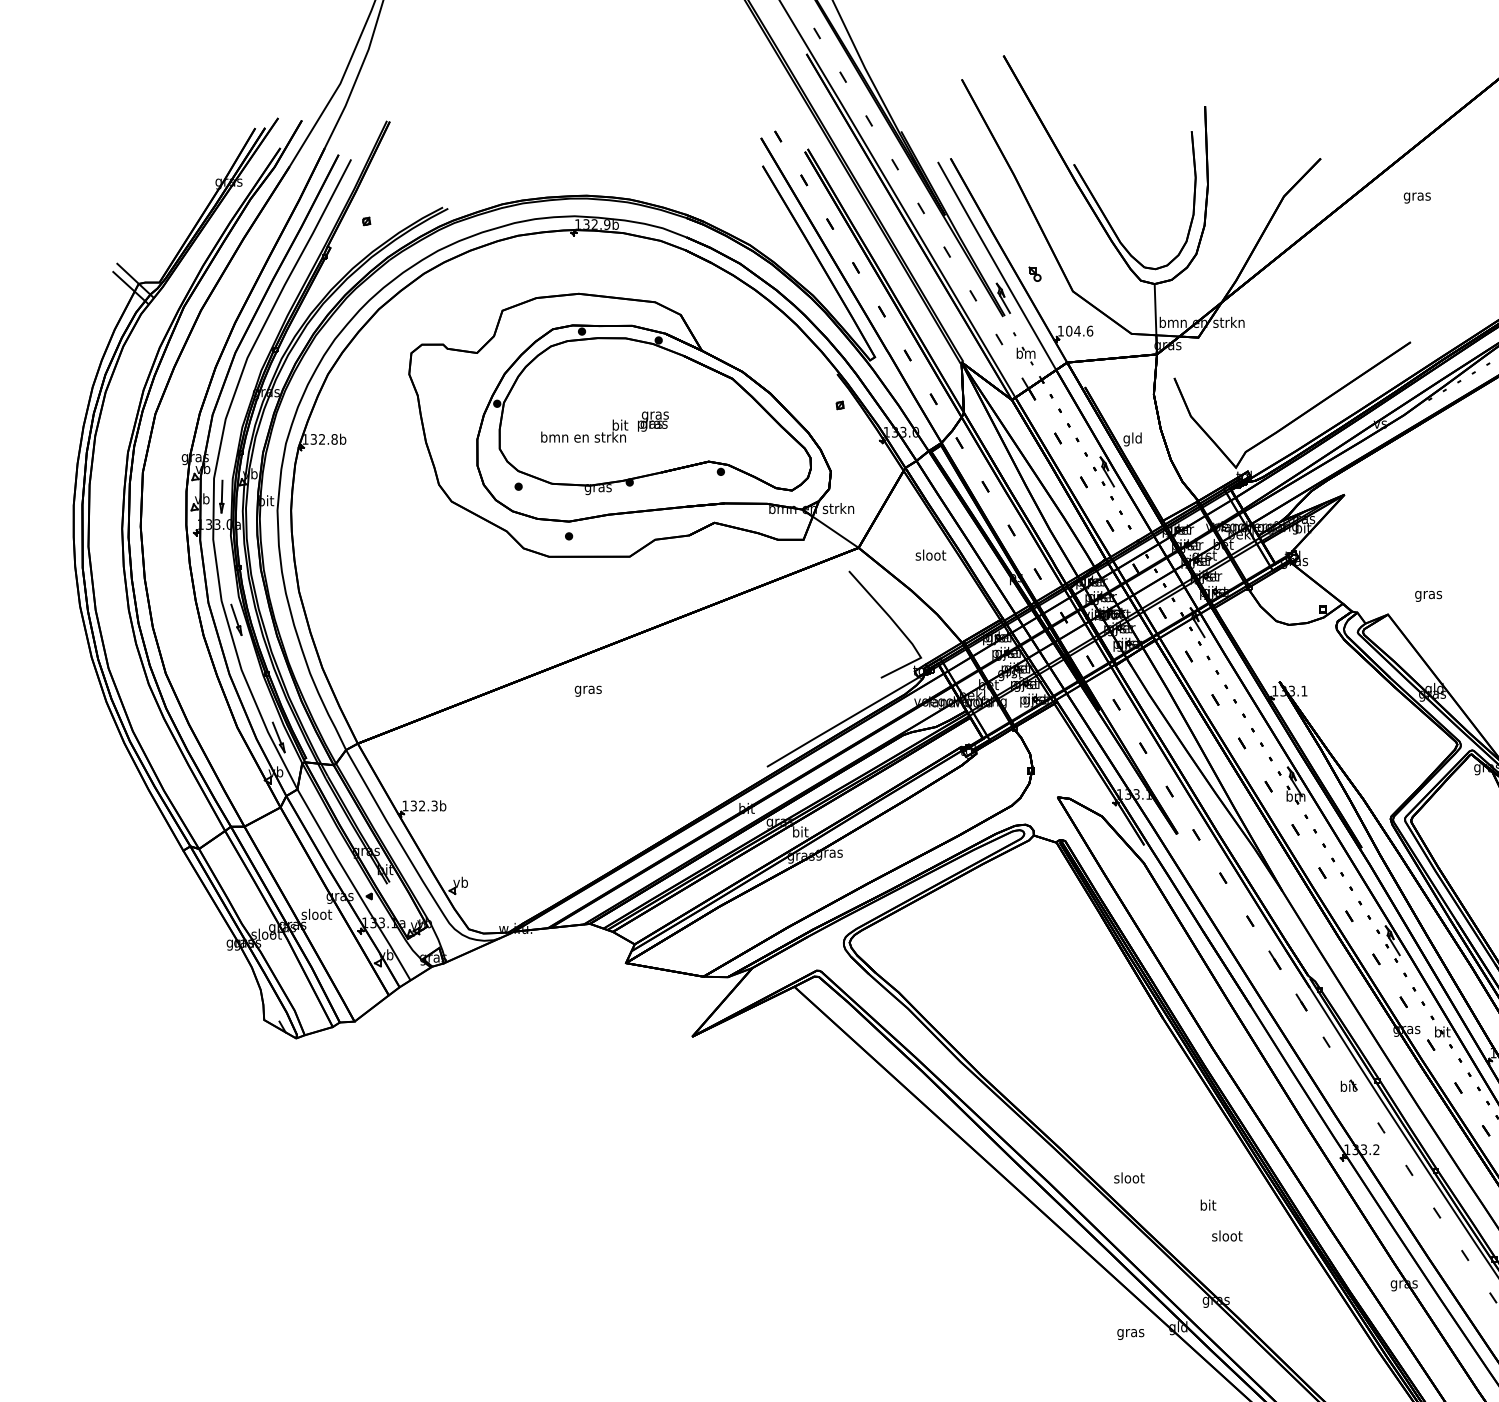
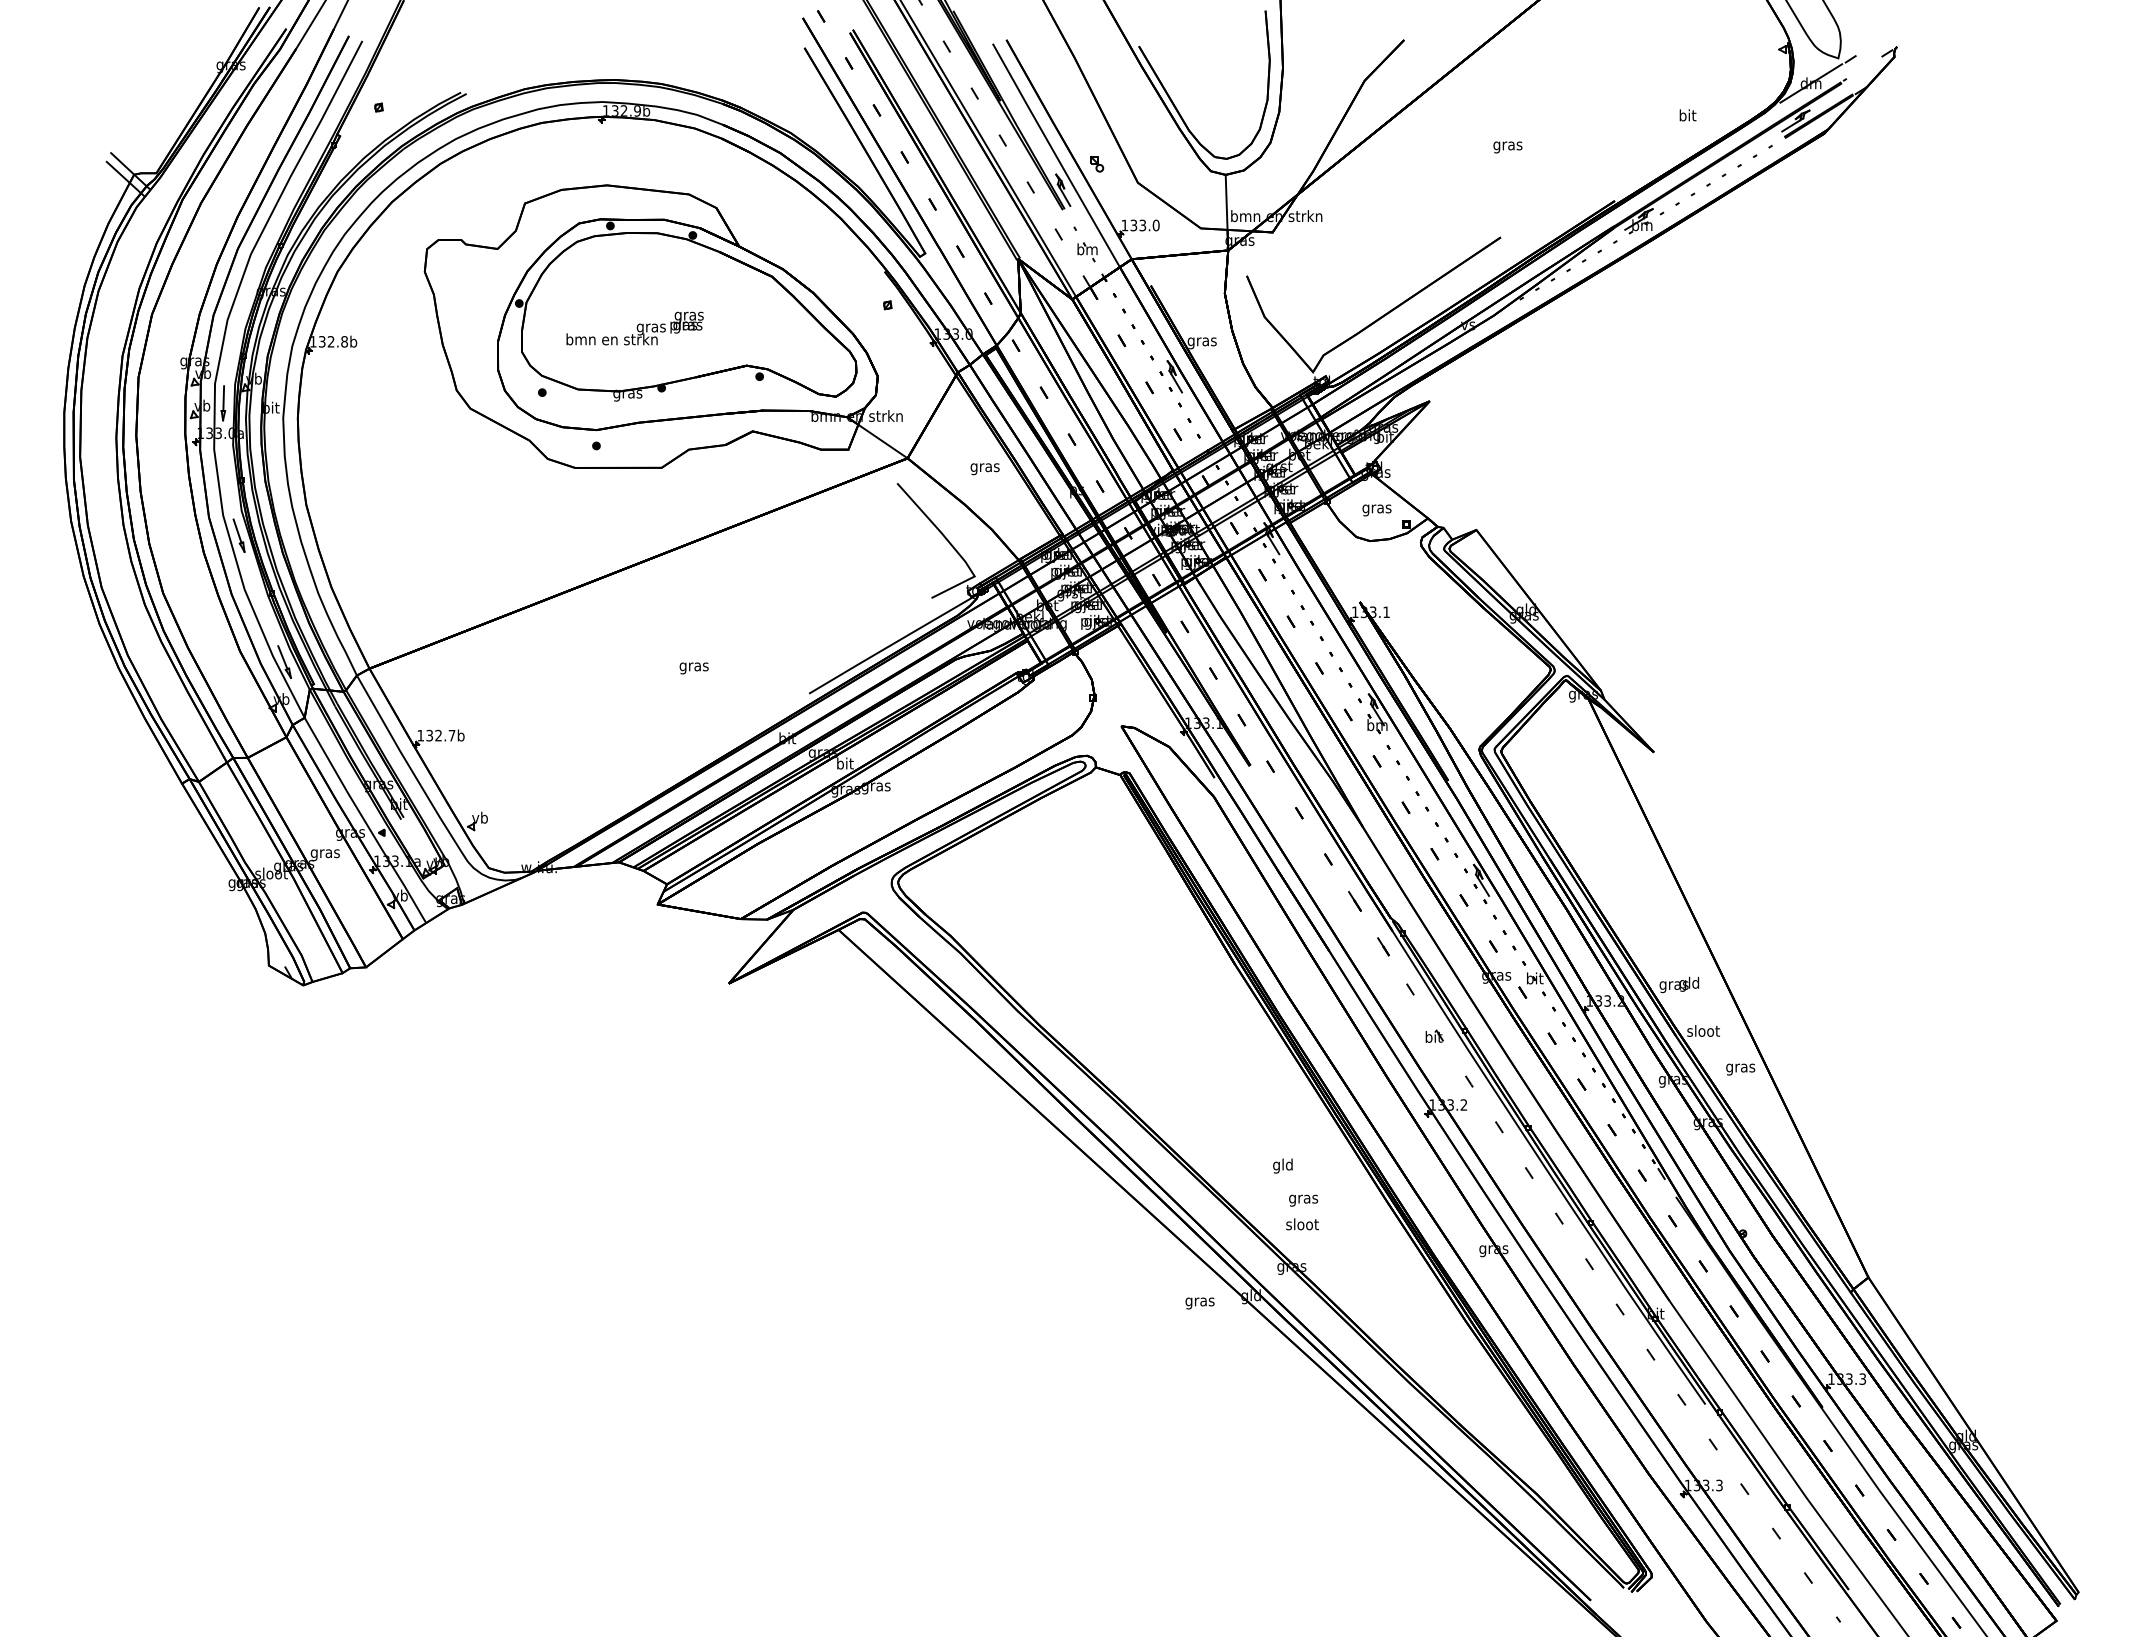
text: (1416, 198) -> (1507, 147), moved
text: (1079, 331) -> (1144, 225), 104.6 -> 133.0
text: (619, 426) -> (650, 327), bit -> gras
text: (1132, 439) -> (1201, 341), gld -> gras
text: (931, 556) -> (985, 467), sloot -> gras
text: (1428, 596) -> (1376, 510), moved
text: (587, 691) -> (693, 668), moved
text: (434, 805) -> (451, 735), 132.3b -> 132.7b
text: (316, 915) -> (325, 853), sloot -> gras
text: (1129, 1178) -> (1302, 1224), moved
text: (1207, 1206) -> (1282, 1165), bit -> gld
text: (1227, 1236) -> (1303, 1198), sloot -> gras

